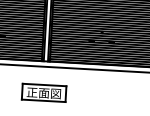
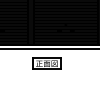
part: (43, 92) -> (46, 63), moved

